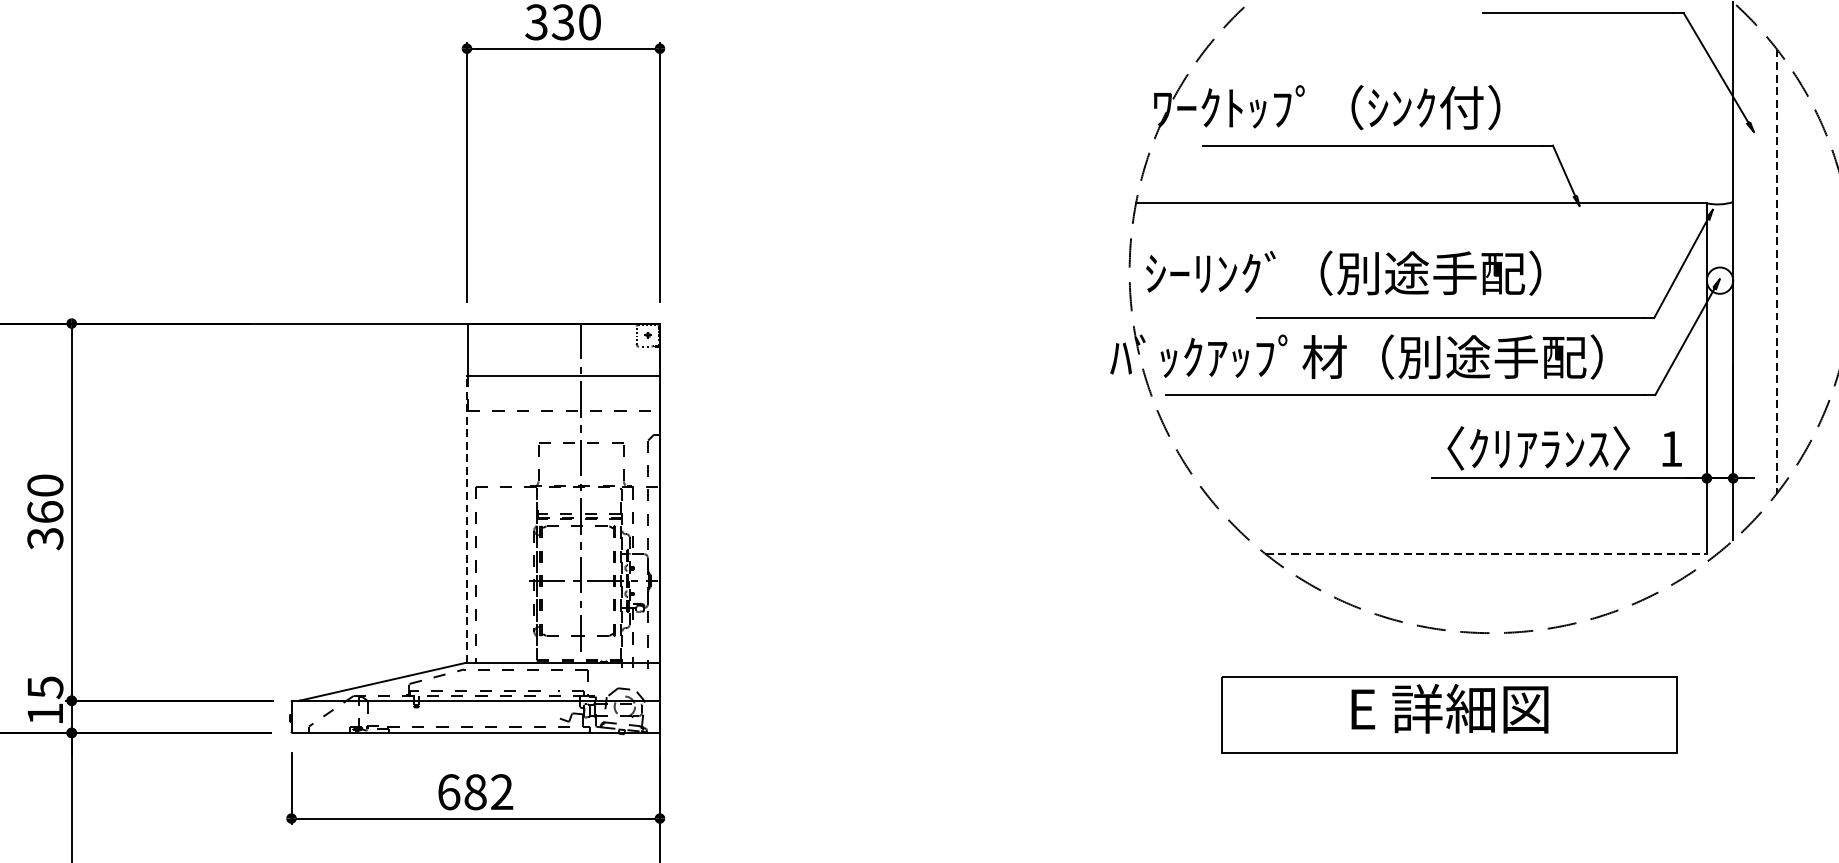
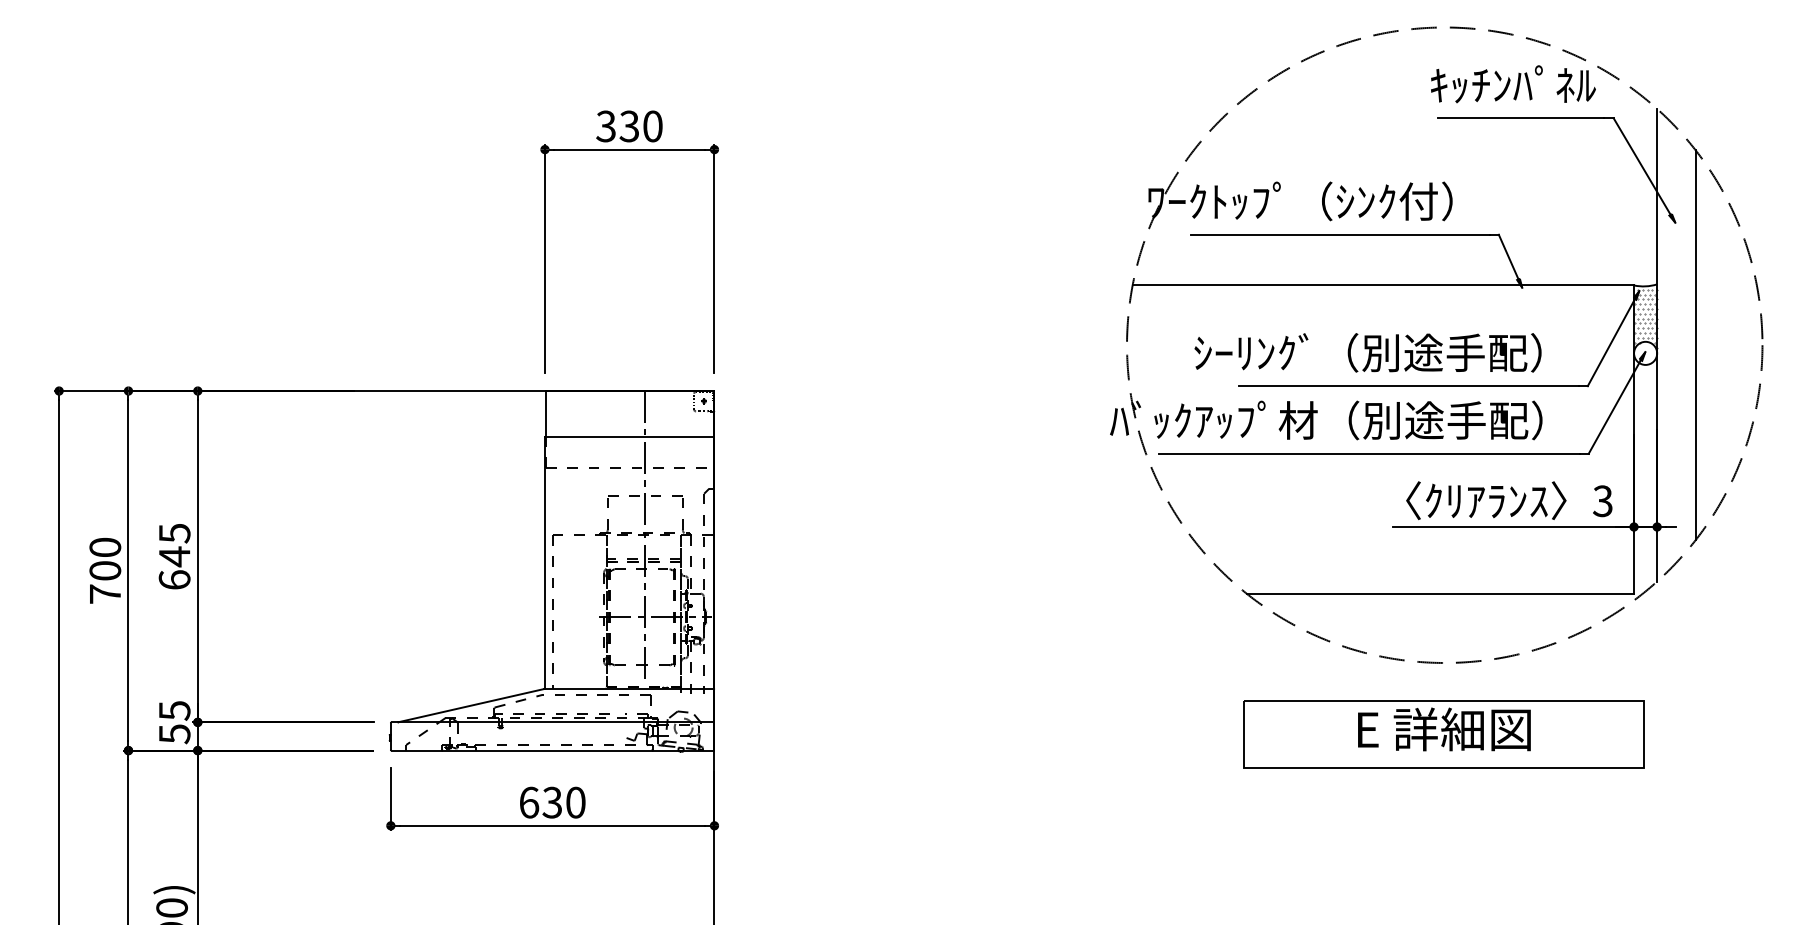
hatch: (1721, 240) -> (1646, 318), added
line: (1776, 271) -> (1695, 345), dashed -> solid
text: (1343, 272) -> (1367, 352), moved
text: (1670, 449) -> (1602, 501), 1 -> 3
text: (45, 511) -> (174, 556), 360 -> 645
line: (466, 519) -> (544, 563), dashed -> solid
line: (1486, 554) -> (1440, 593), dashed -> solid
text: (45, 714) -> (174, 734), 15 -> 55
part: (1448, 714) -> (1443, 734), moved
text: (488, 791) -> (563, 802), 682 -> 630

